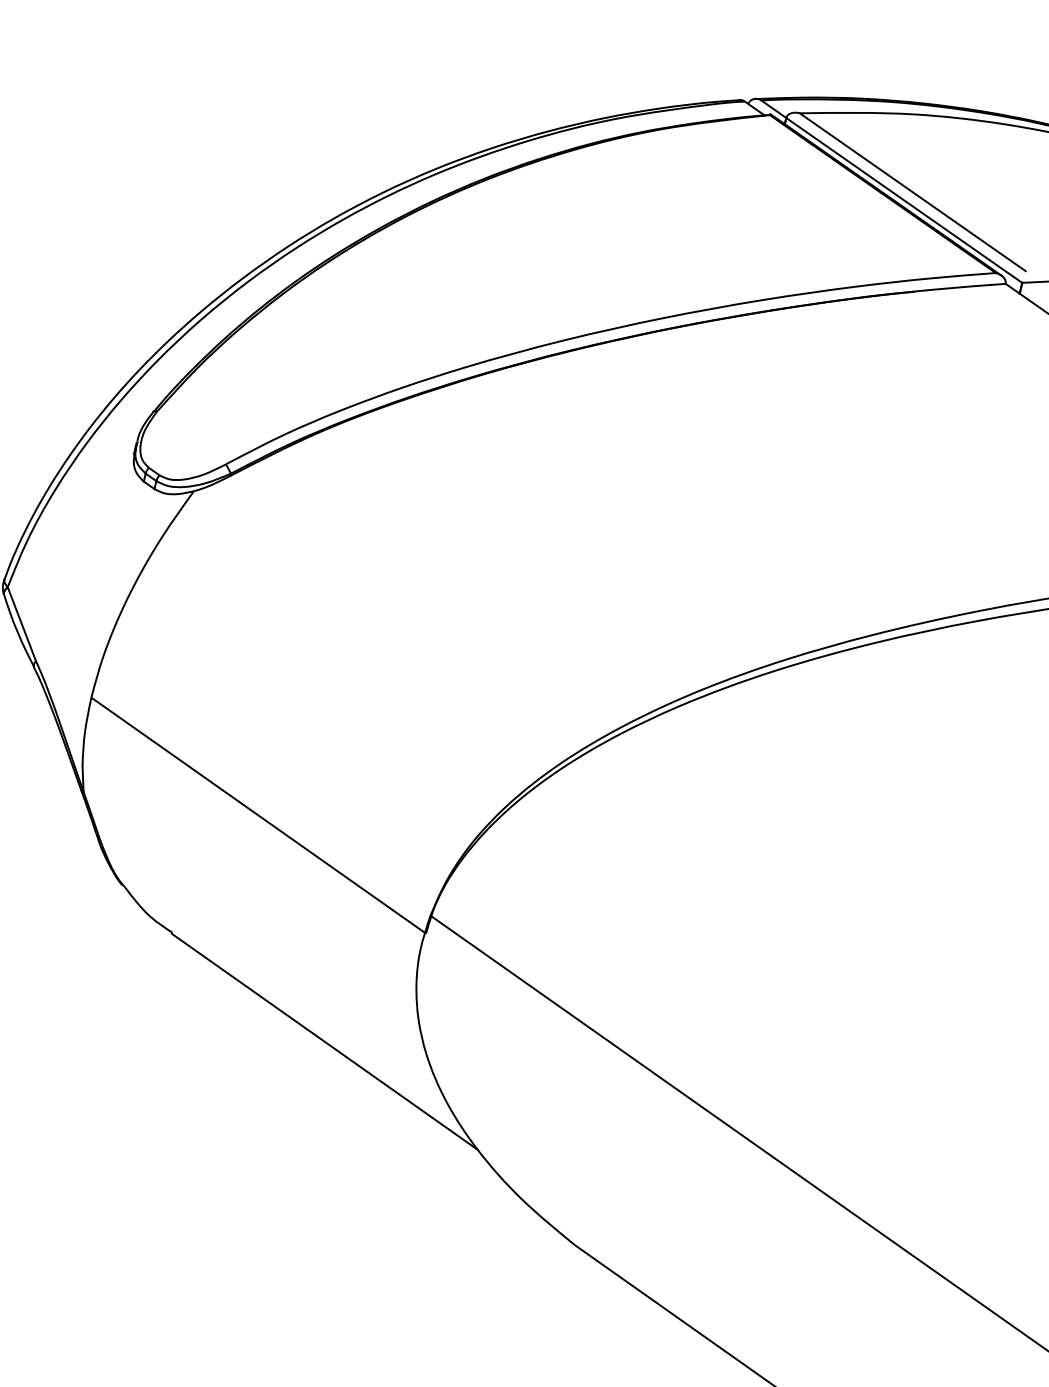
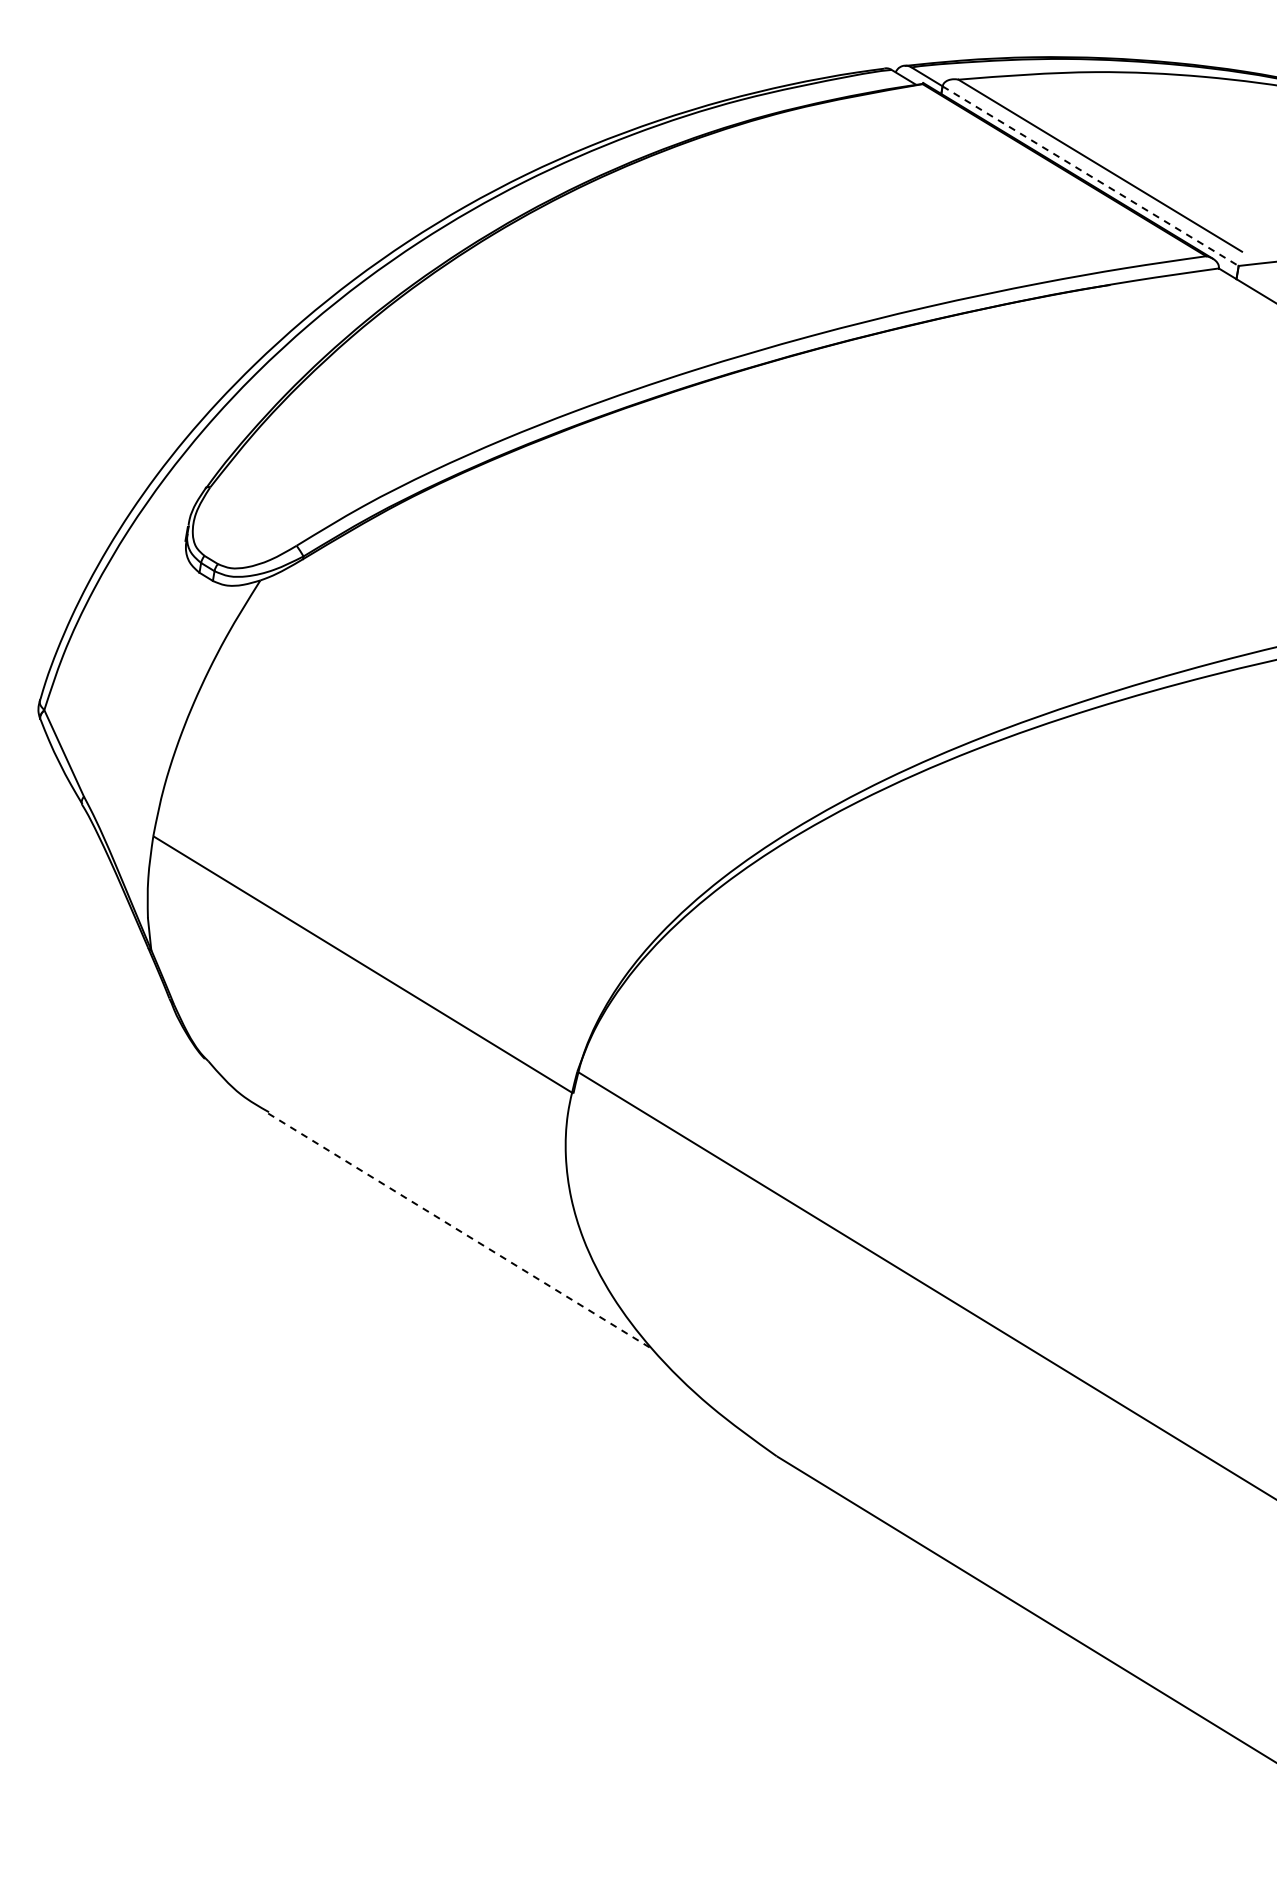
line: (904, 200) -> (1091, 176), solid -> dashed
line: (324, 1041) -> (460, 1231), solid -> dashed

